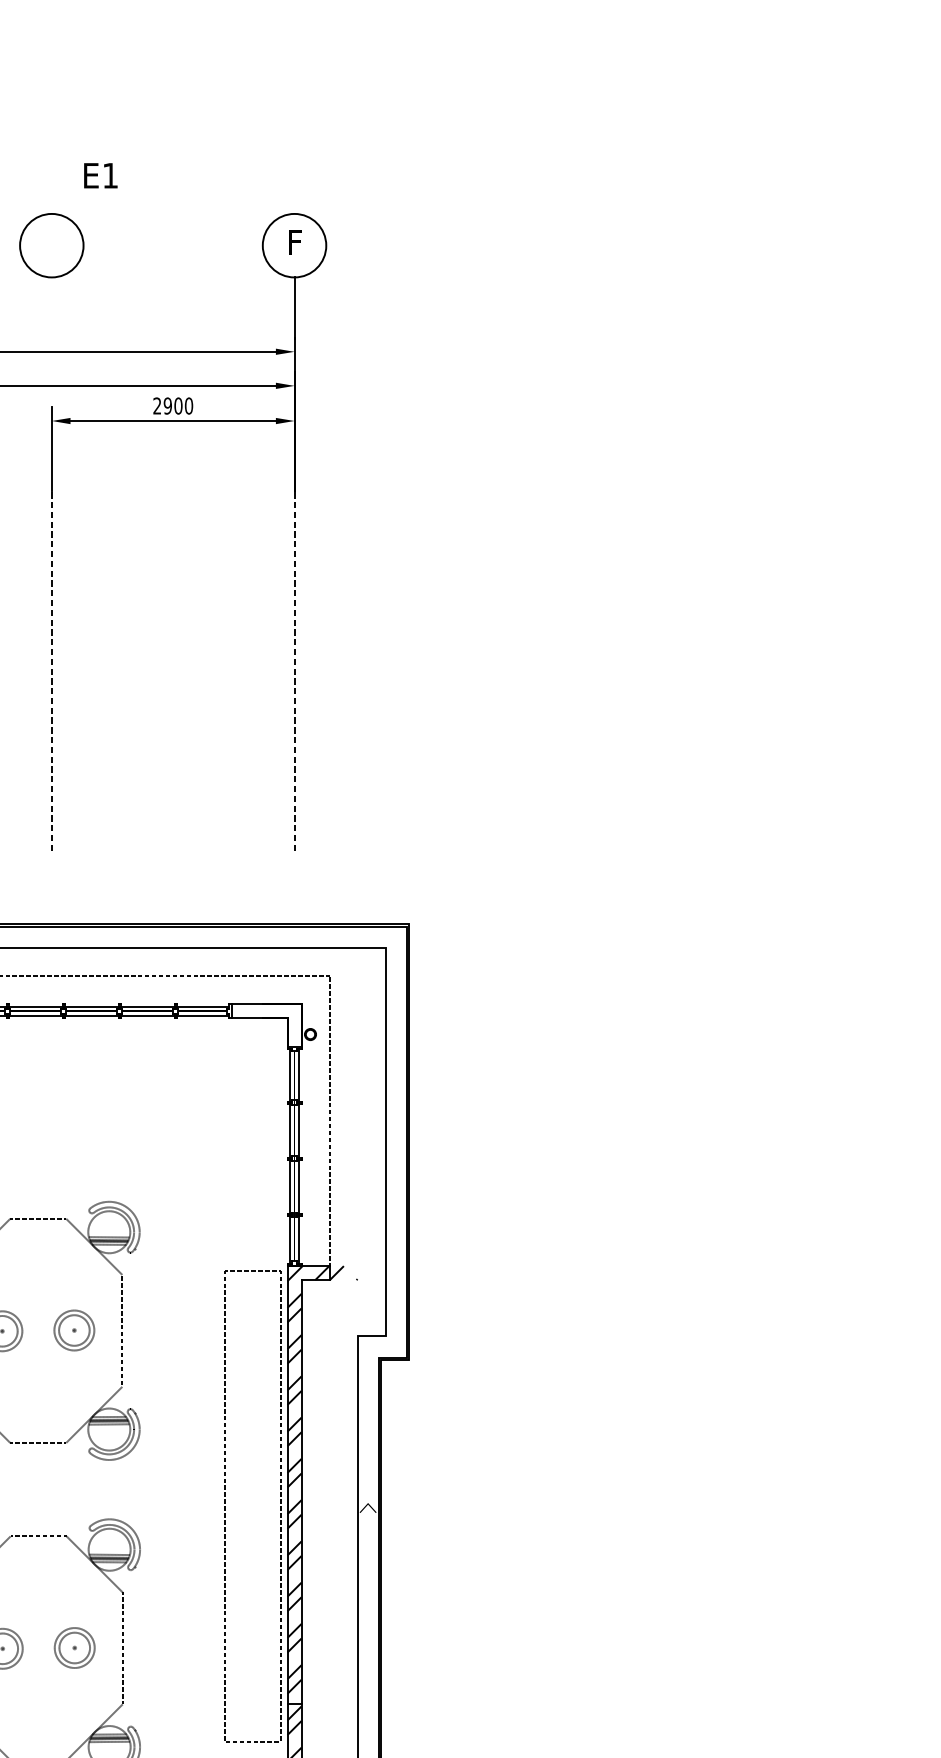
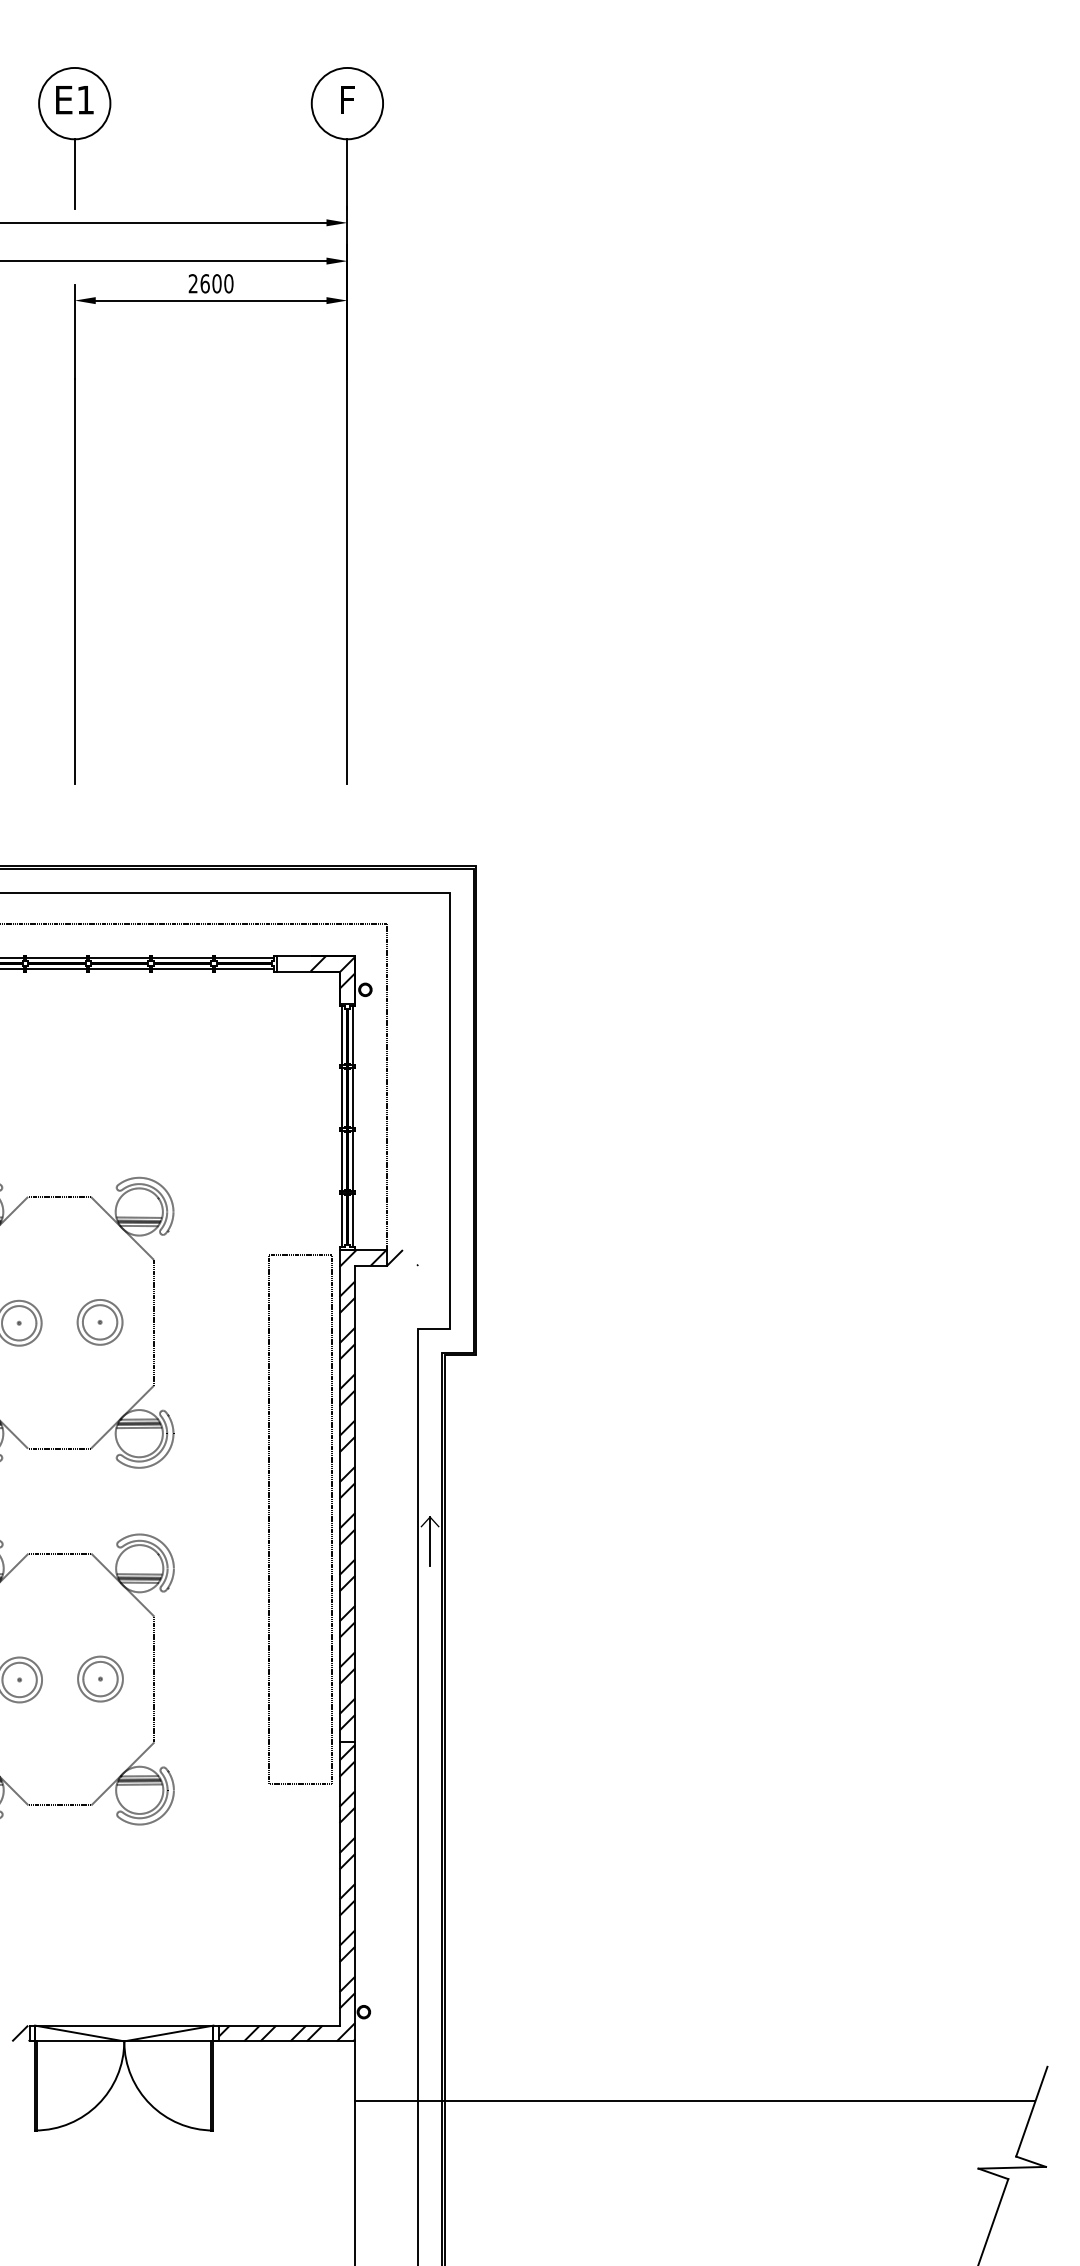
text: (100, 176) -> (74, 100), moved
line: (51, 307) -> (74, 173), added
text: (167, 405) -> (204, 283), 2900 -> 2600
line: (51, 670) -> (74, 580), dashed -> solid
line: (294, 670) -> (347, 580), dashed -> solid
hatch: (281, 1025) -> (332, 979), added
line: (368, 1525) -> (430, 1541), added

